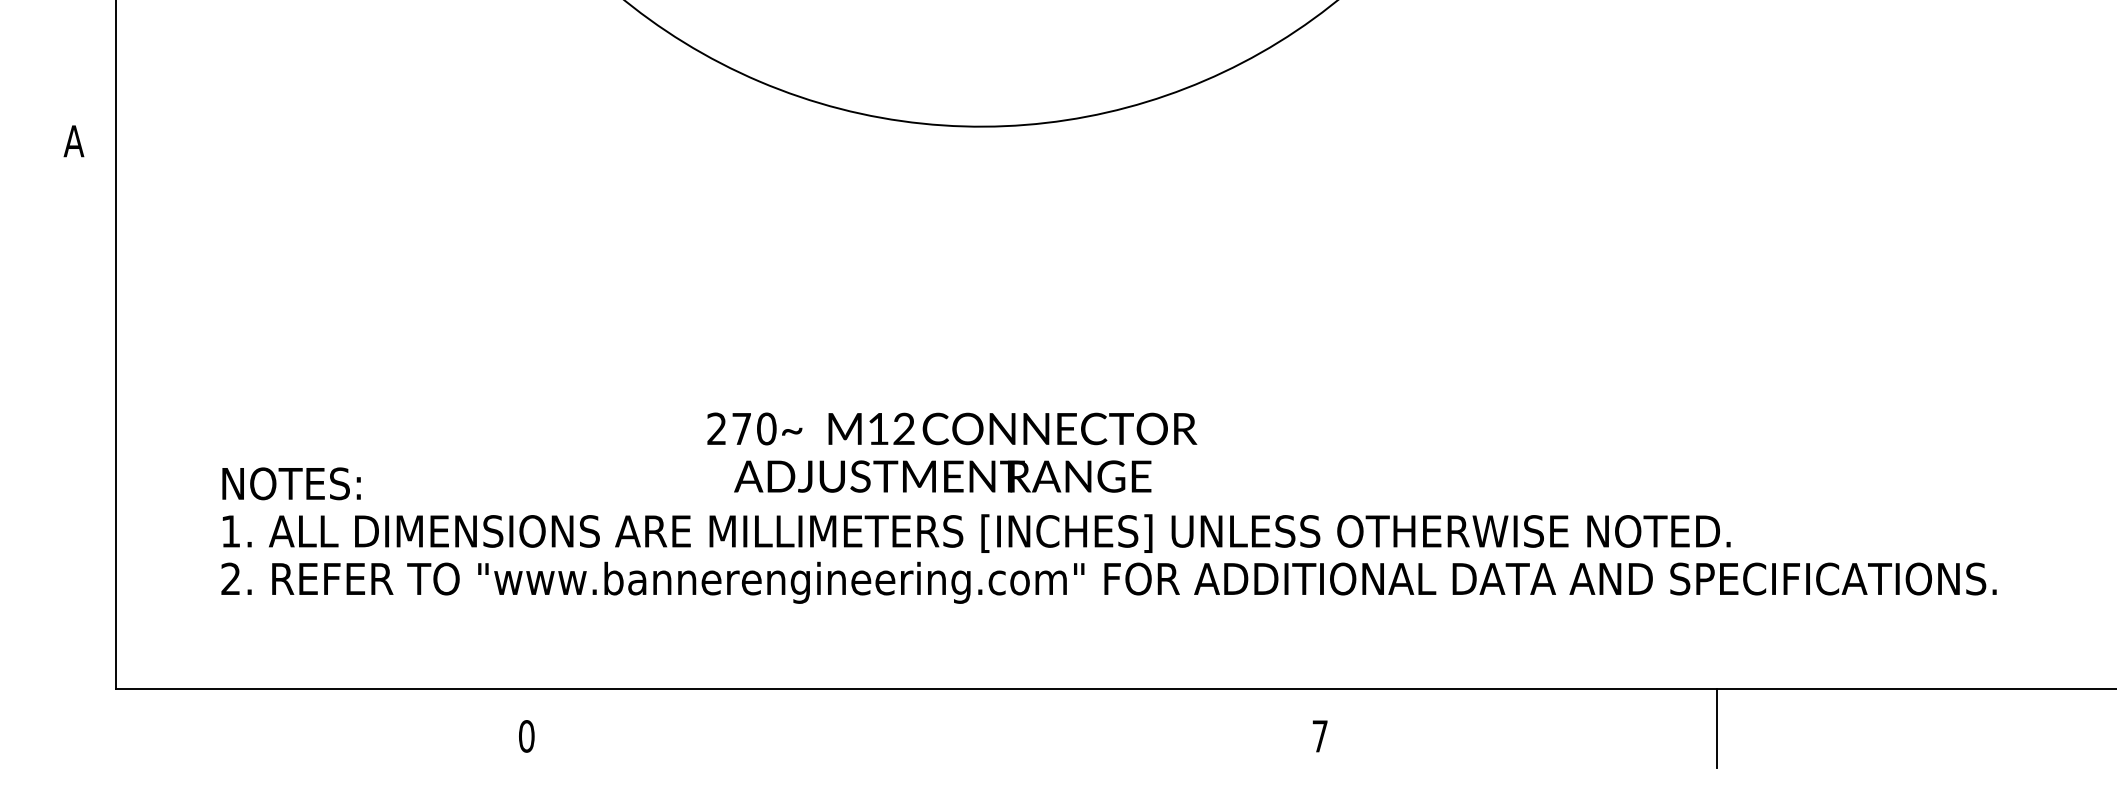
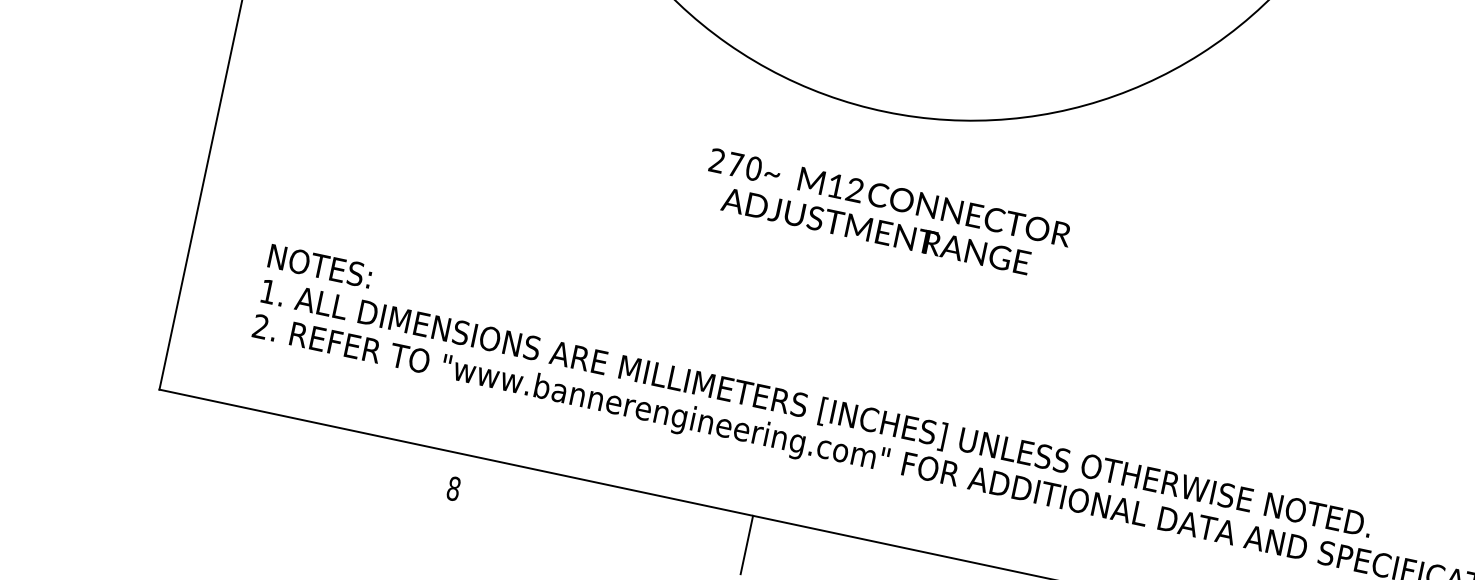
text: (952, 452) -> (886, 215), moved
line: (923, 728) -> (746, 545), added
text: (526, 736) -> (453, 488), 0 -> 8

